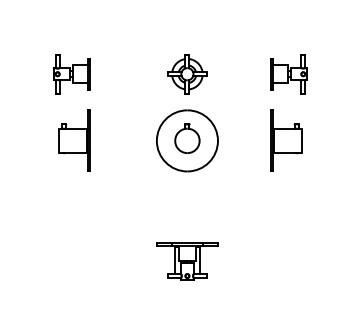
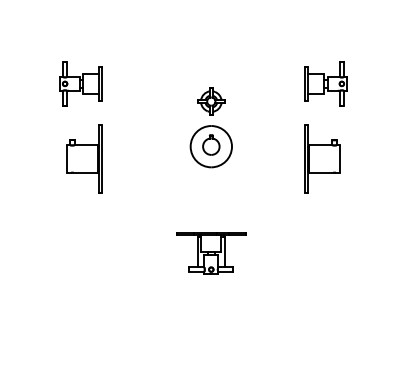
part: (187, 113) -> (211, 128), size x0.6
part: (187, 261) -> (211, 253), moved

